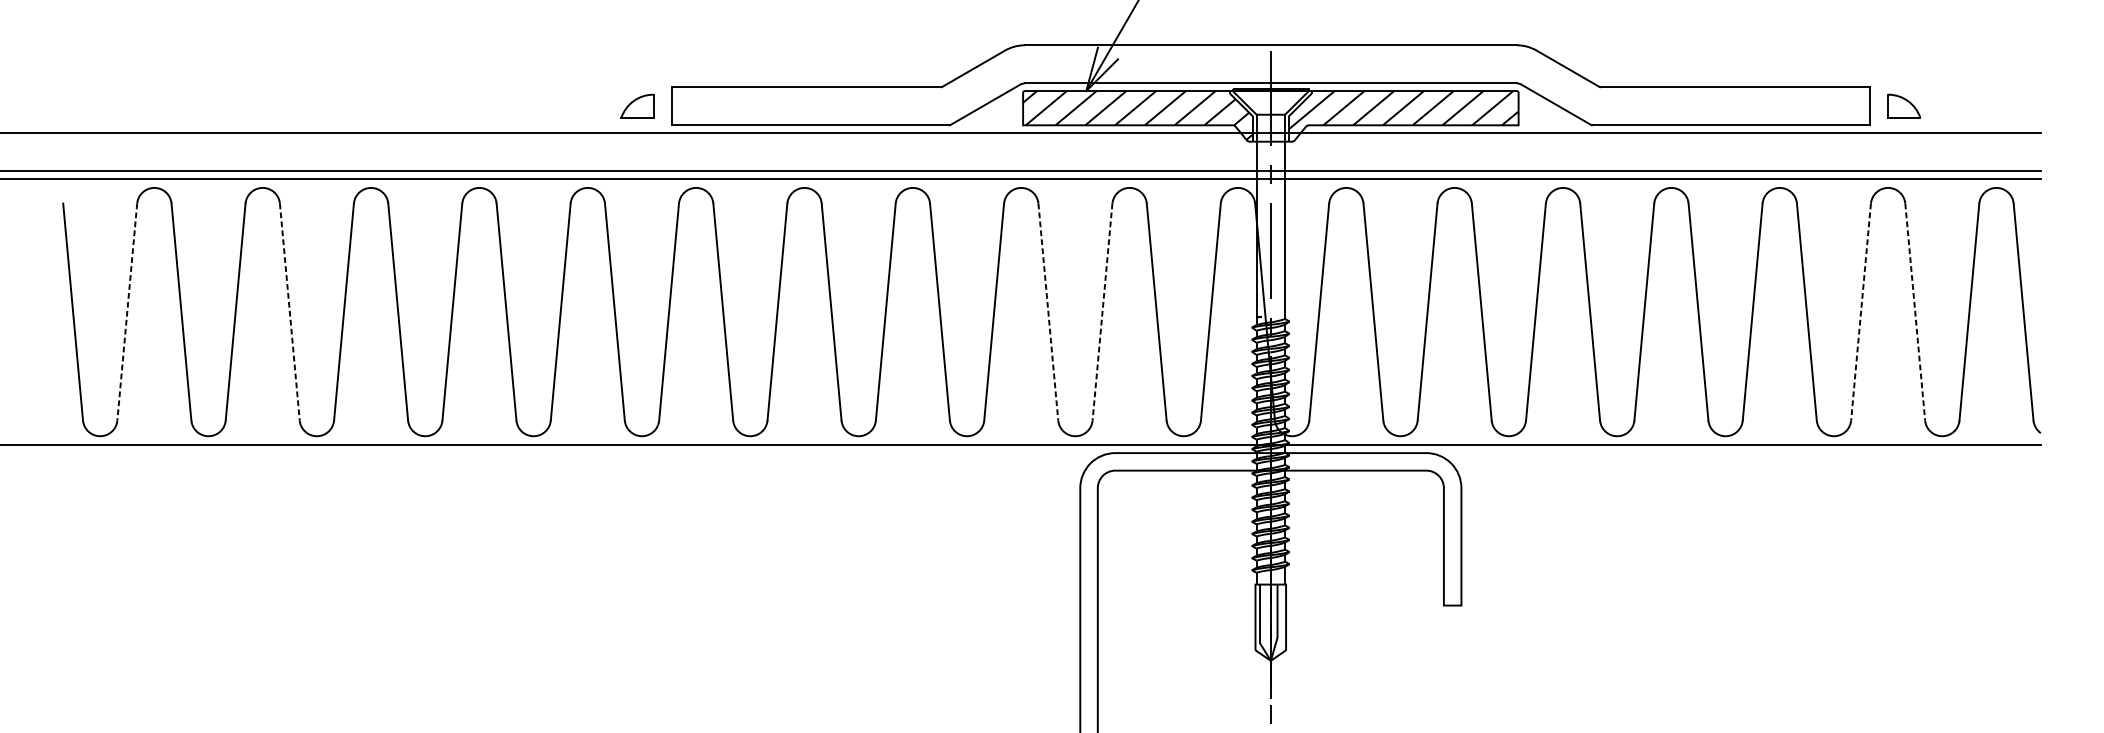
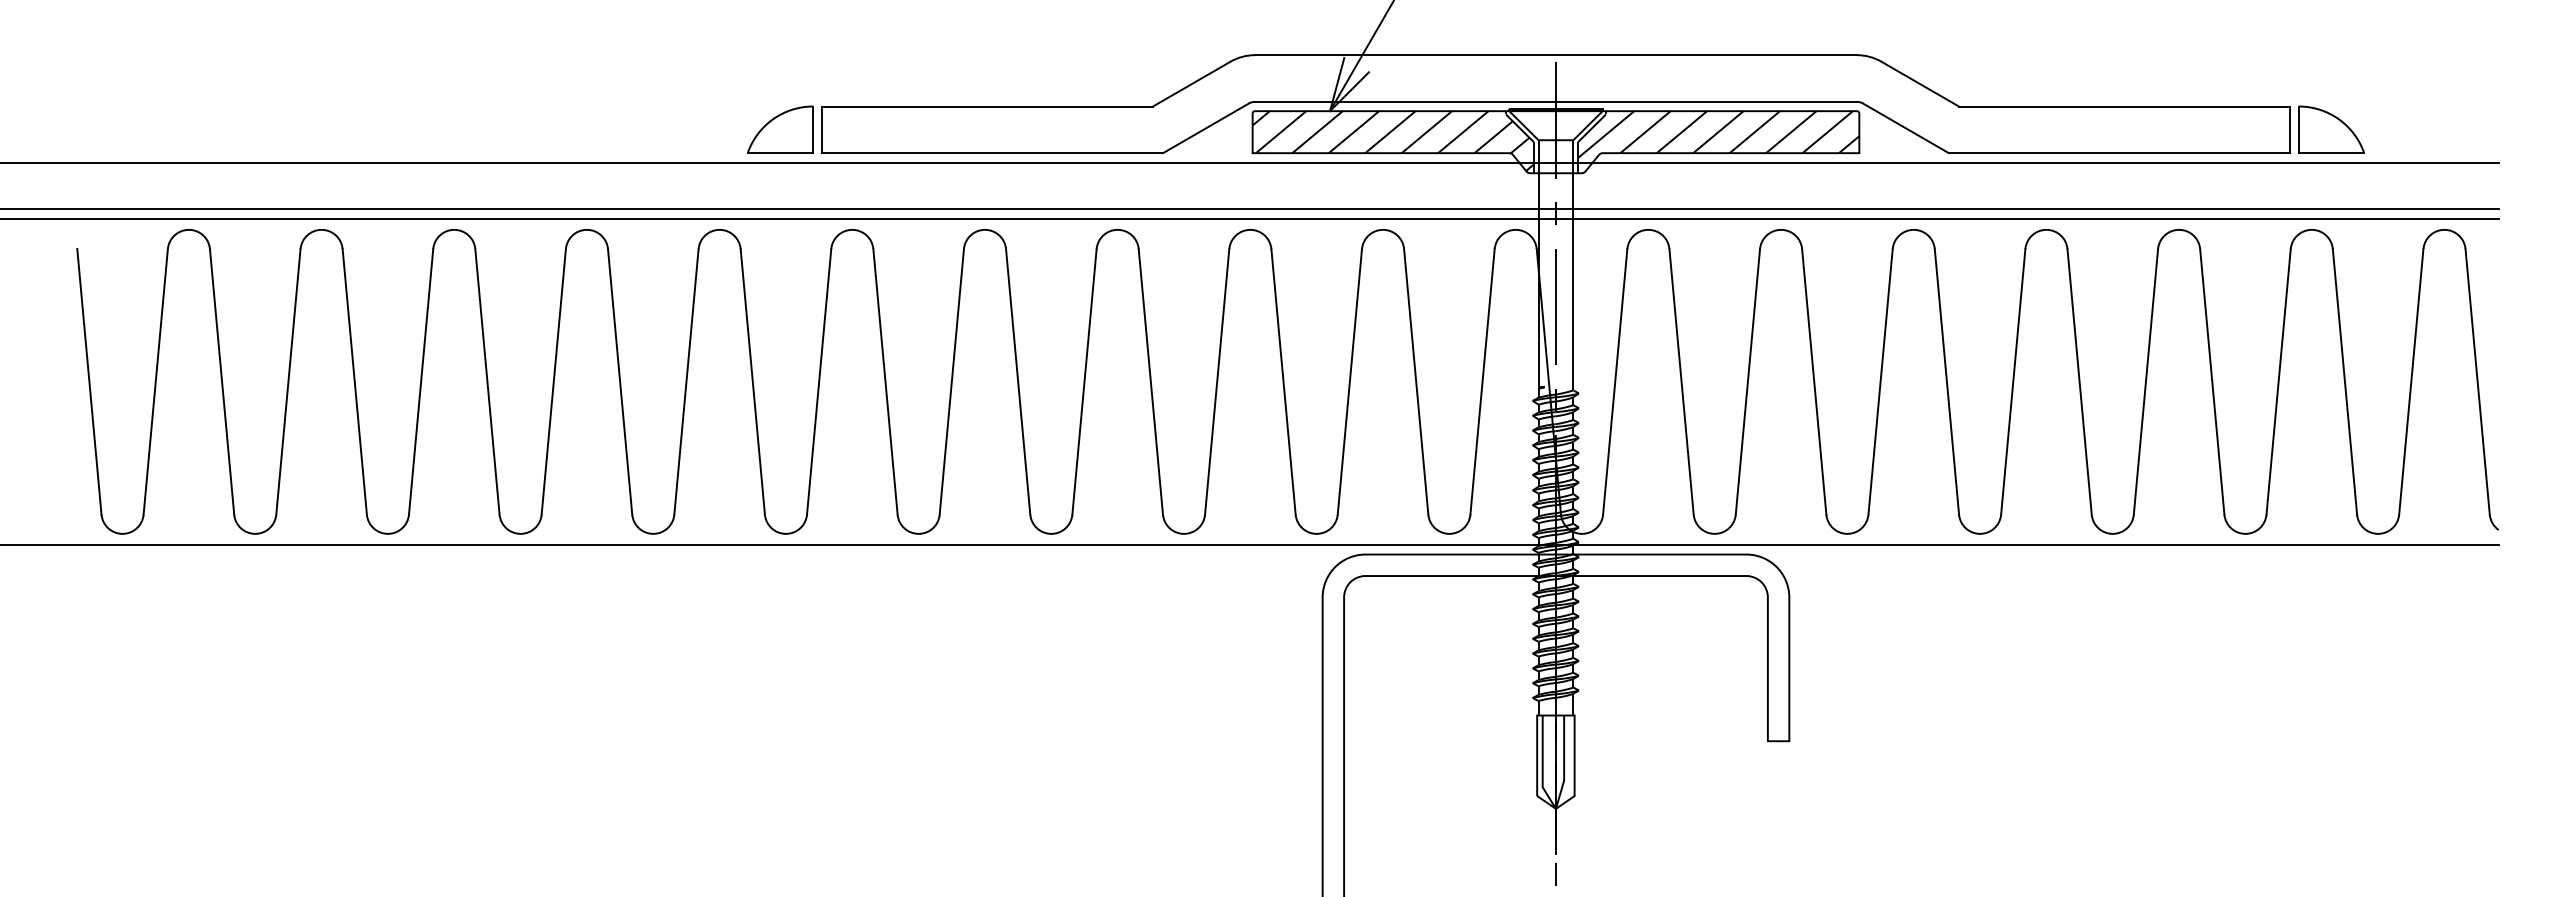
part: (637, 105) -> (780, 129), size x1.67
part: (1904, 105) -> (2331, 129), size x1.67
line: (127, 312) -> (155, 382), dashed -> solid
line: (289, 312) -> (354, 382), dashed -> solid
line: (1048, 312) -> (1283, 382), dashed -> solid
line: (1102, 312) -> (1349, 382), dashed -> solid
line: (1860, 312) -> (2278, 382), dashed -> solid
line: (1915, 312) -> (2345, 382), dashed -> solid

